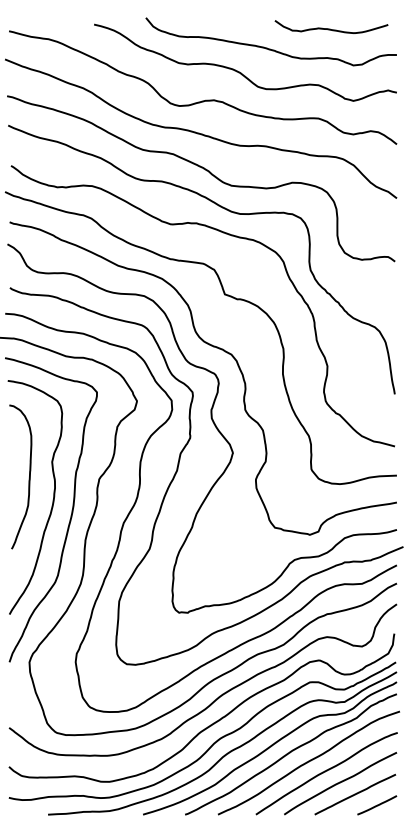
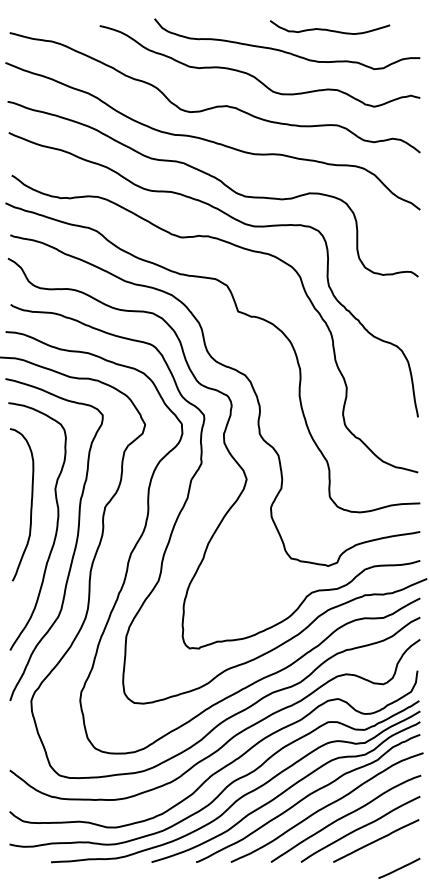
curve: (331, 28) -> (330, 29), moved
line: (377, 804) -> (399, 867), moved

